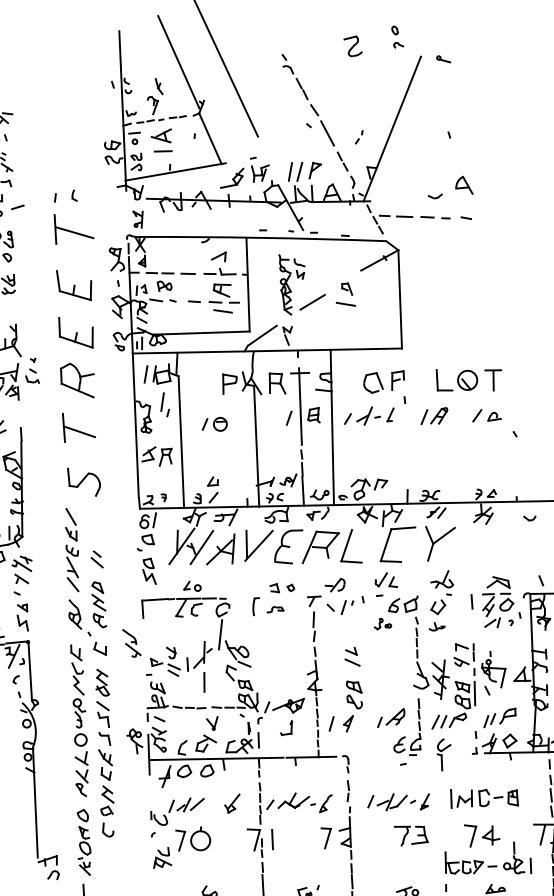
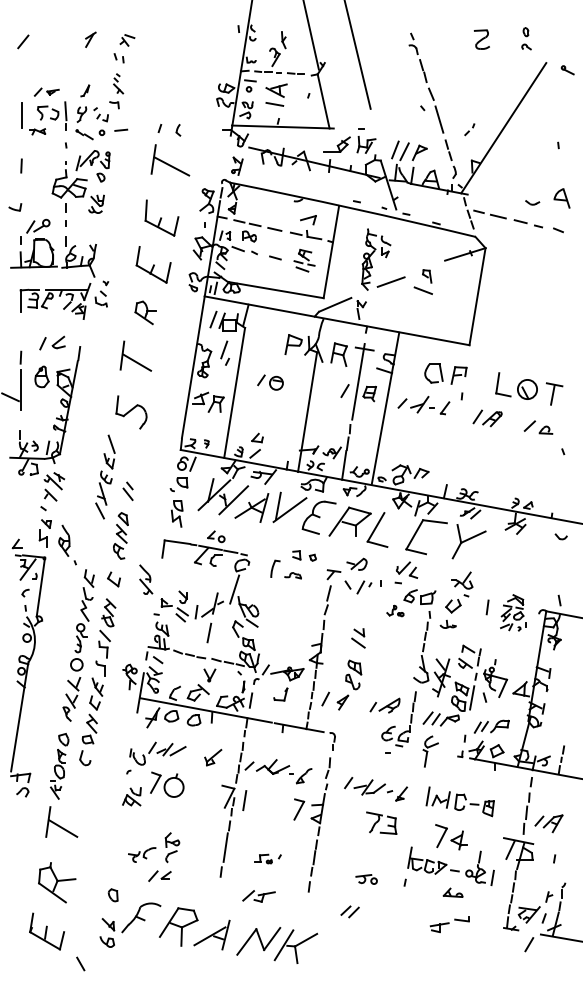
part: (223, 298) -> (304, 260), size x0.7
part: (77, 381) -> (145, 312), size x0.6
part: (498, 601) -> (513, 612), size x0.7
part: (78, 617) -> (67, 544), moved

